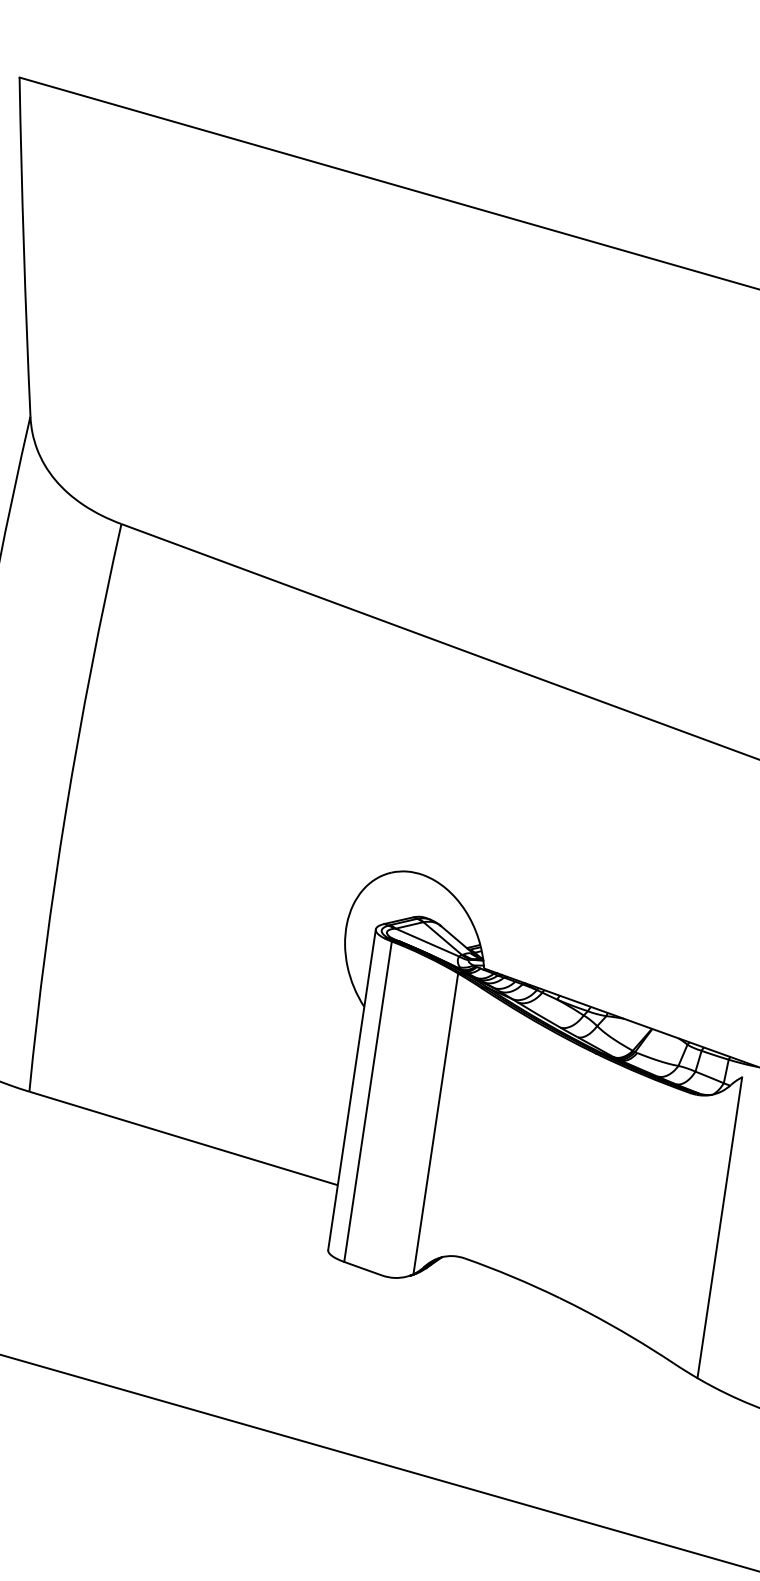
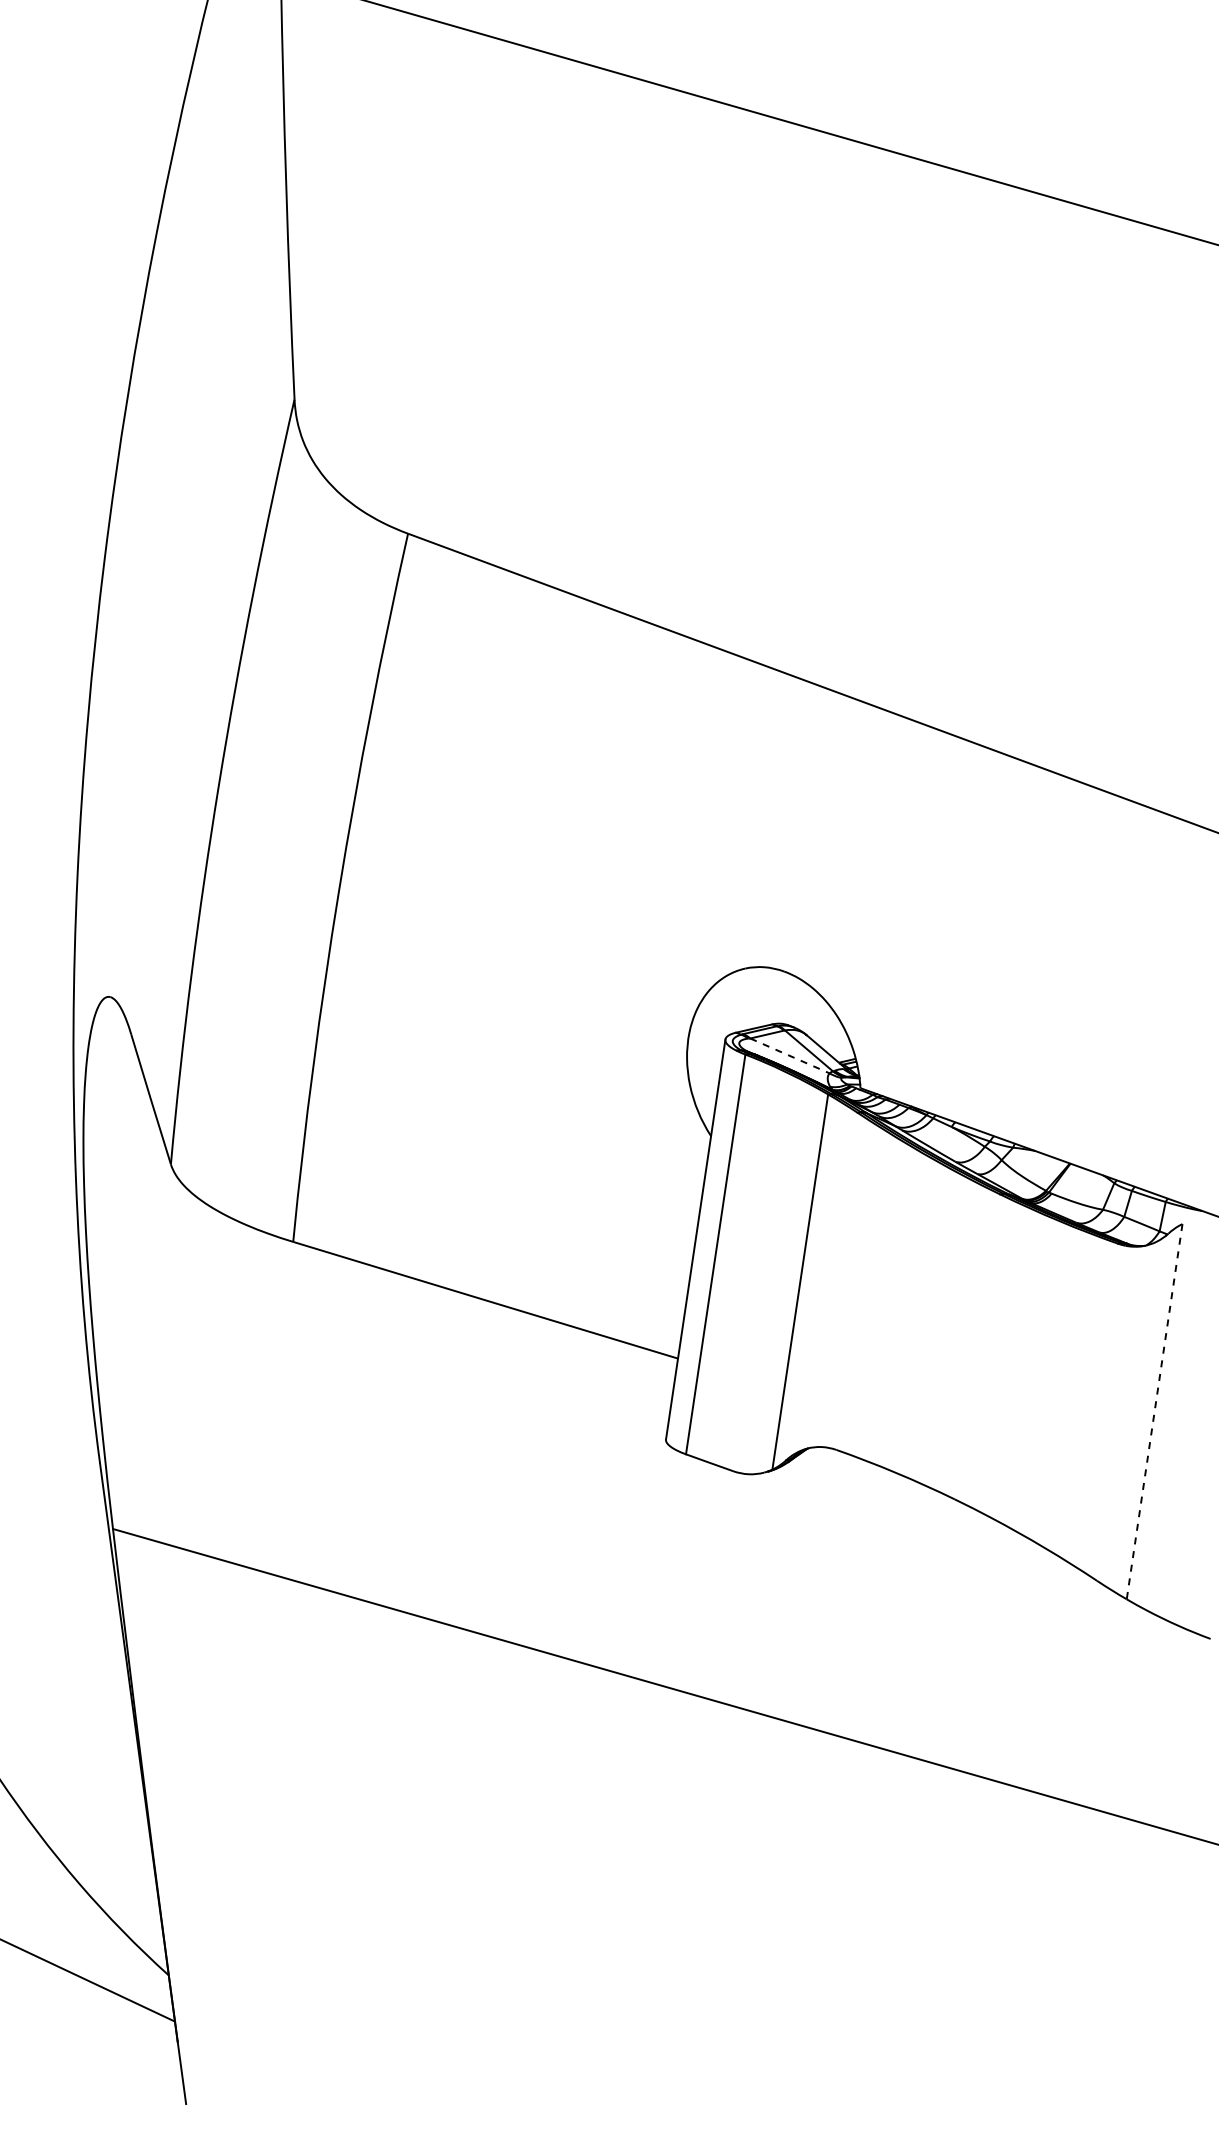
line: (427, 943) -> (790, 1056), solid -> dashed
line: (719, 1227) -> (1154, 1411), solid -> dashed

